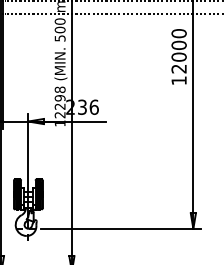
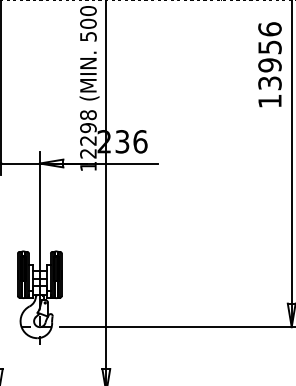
text: (178, 51) -> (269, 56), 12000 -> 13956

